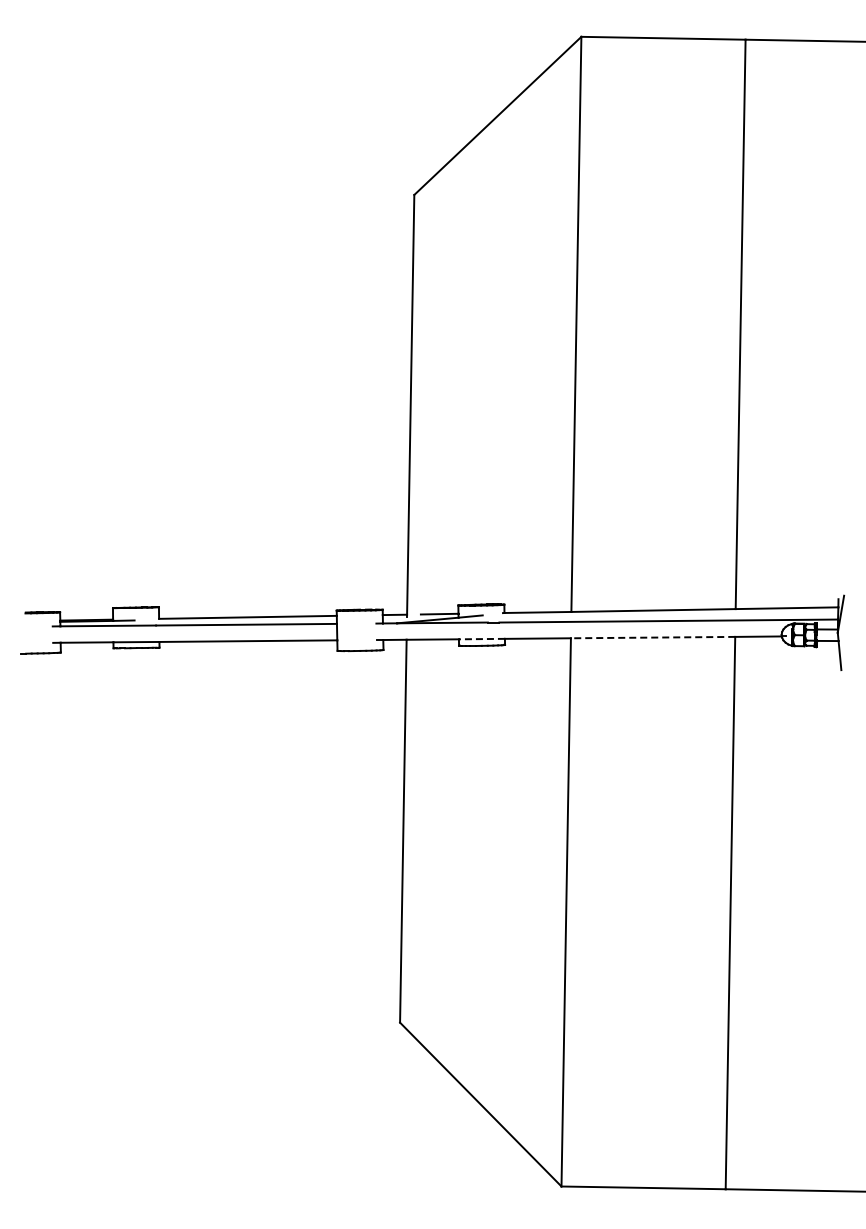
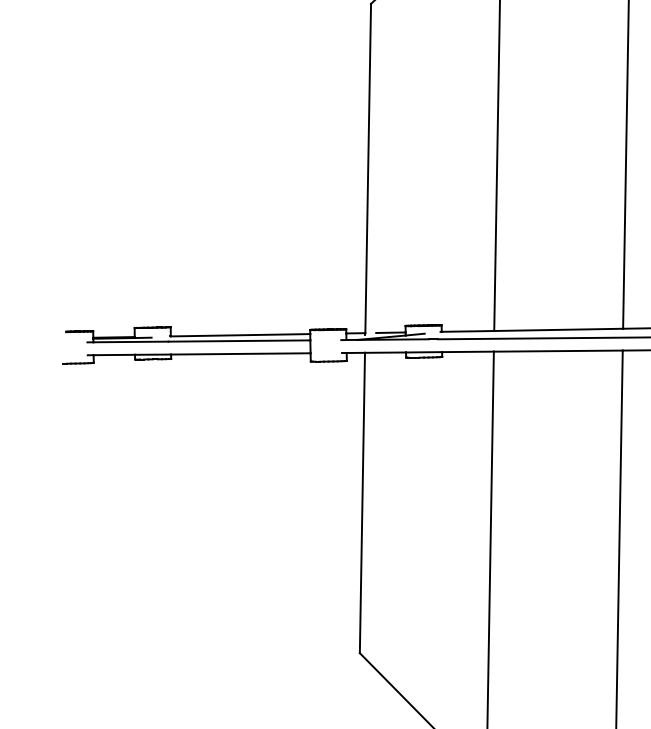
line: (652, 637) -> (557, 351), dashed -> solid
line: (481, 639) -> (423, 352), dashed -> solid

